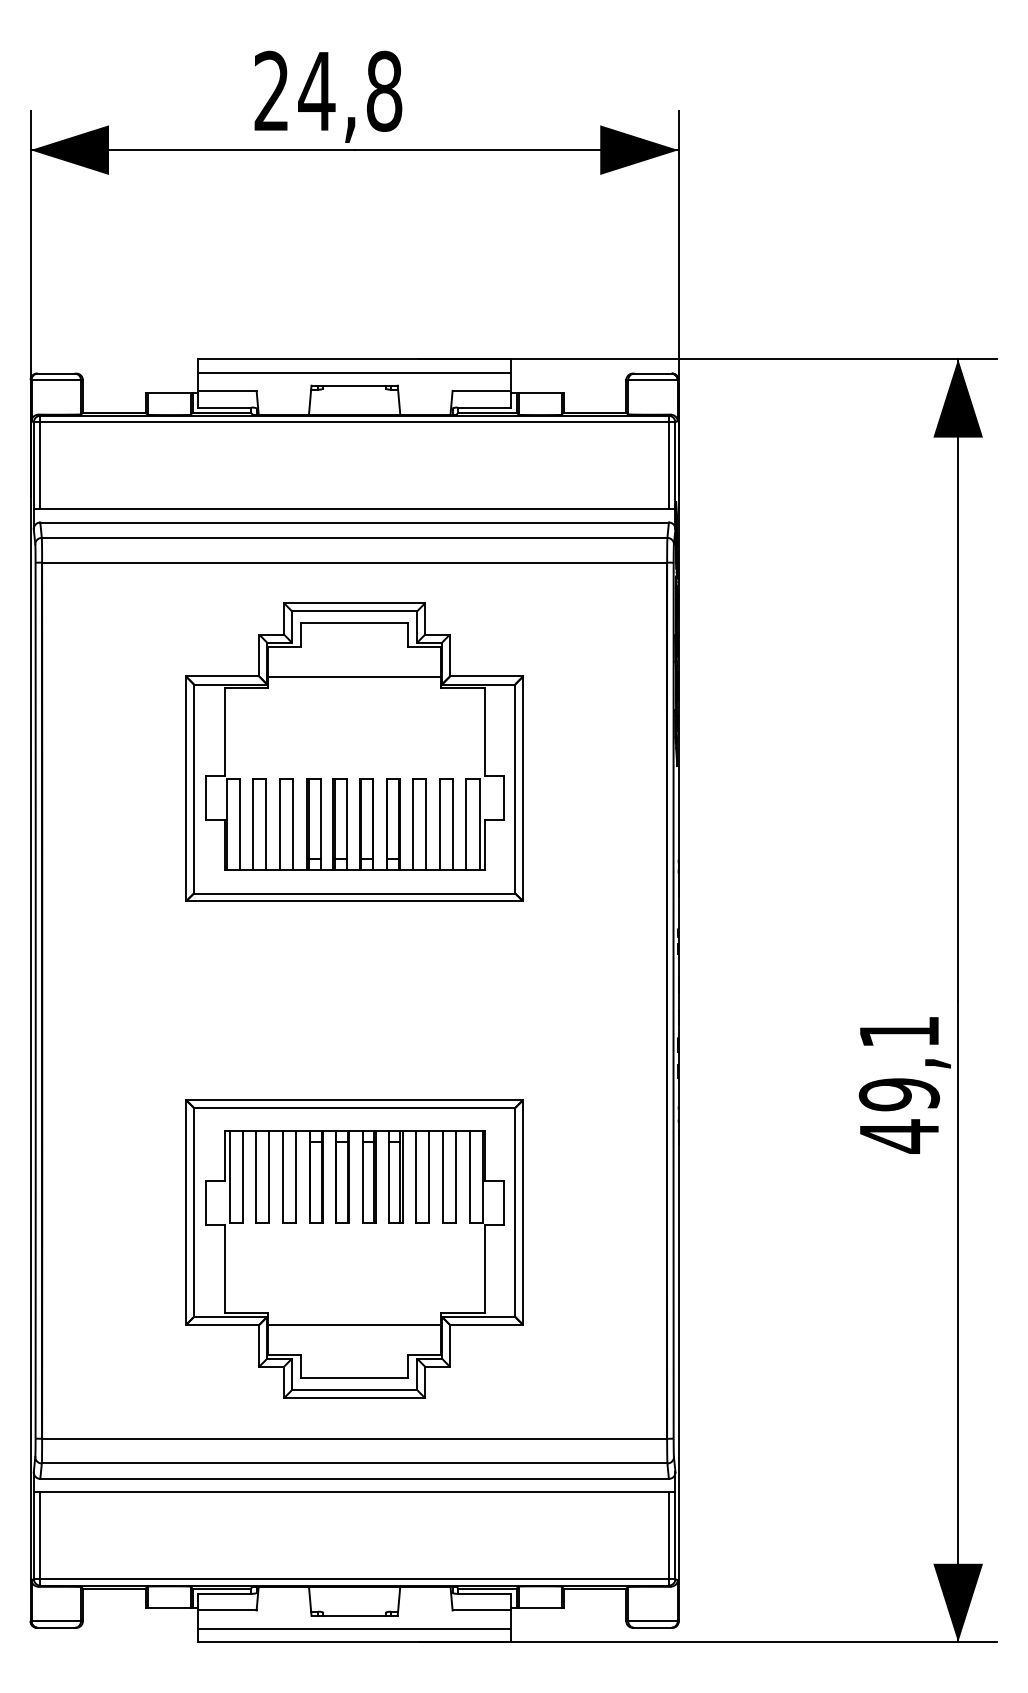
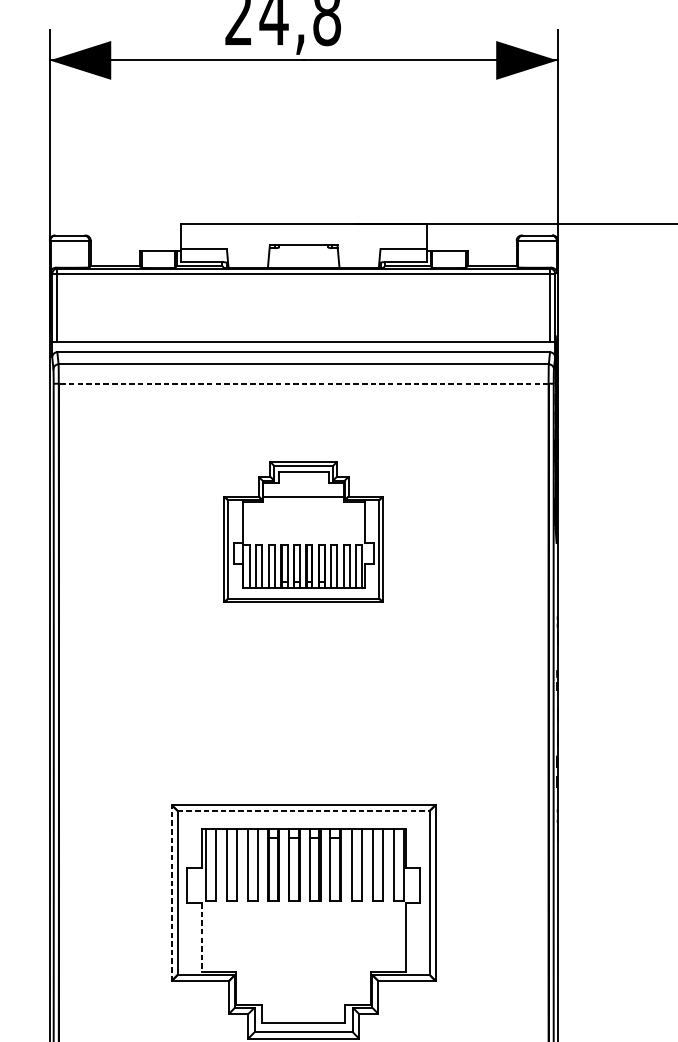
line: (354, 372) -> (303, 234), removed
line: (354, 562) -> (303, 383), solid -> dashed
part: (354, 751) -> (303, 531), size x0.6
line: (354, 1107) -> (303, 810), solid -> dashed
line: (186, 1212) -> (171, 892), solid -> dashed
line: (224, 1269) -> (201, 937), solid -> dashed
line: (354, 1324) -> (303, 980), removed

